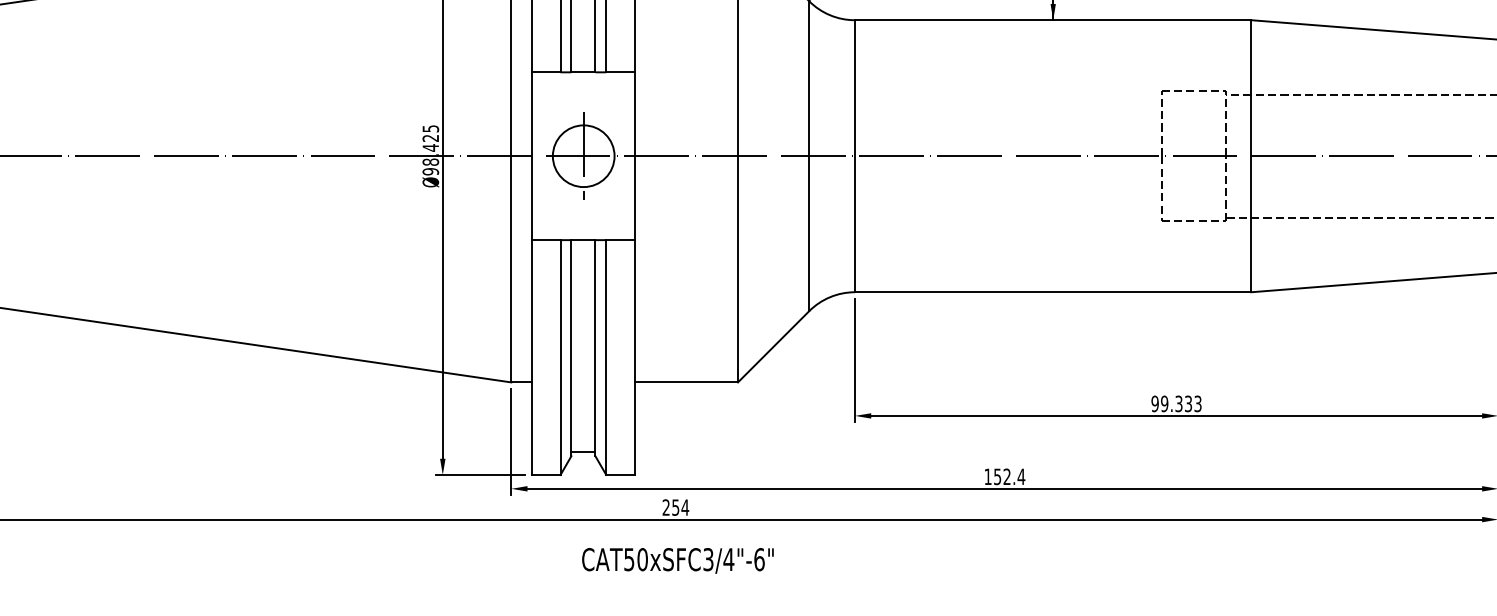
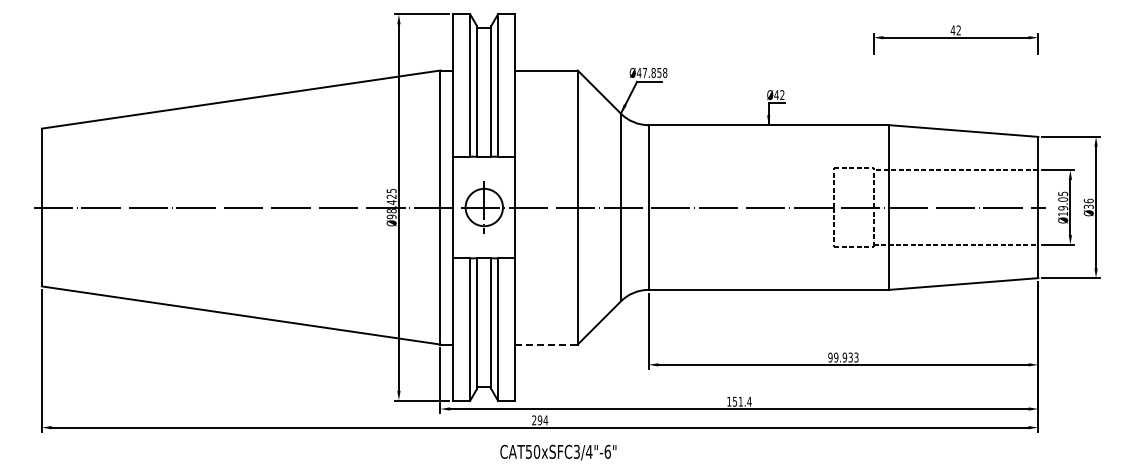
line: (686, 382) -> (546, 344), solid -> dashed
text: (1178, 403) -> (844, 357), 99.333 -> 99.933
text: (1006, 476) -> (740, 401), 152.4 -> 151.4
text: (674, 506) -> (539, 419), 254 -> 294
text: (678, 560) -> (558, 452), moved

